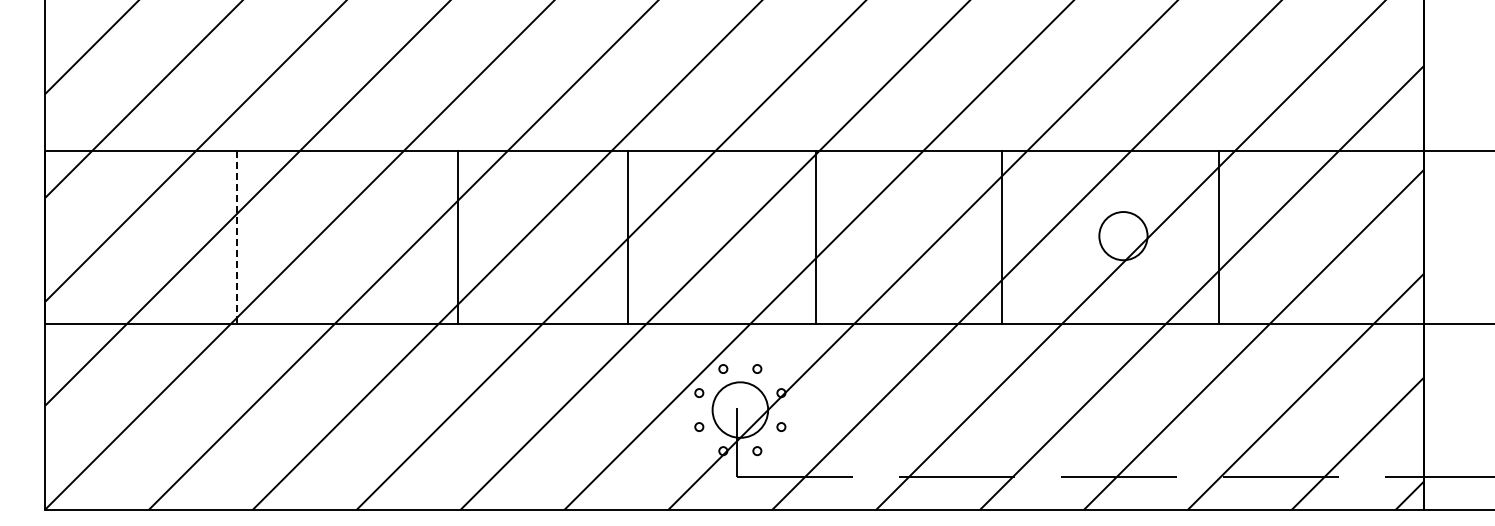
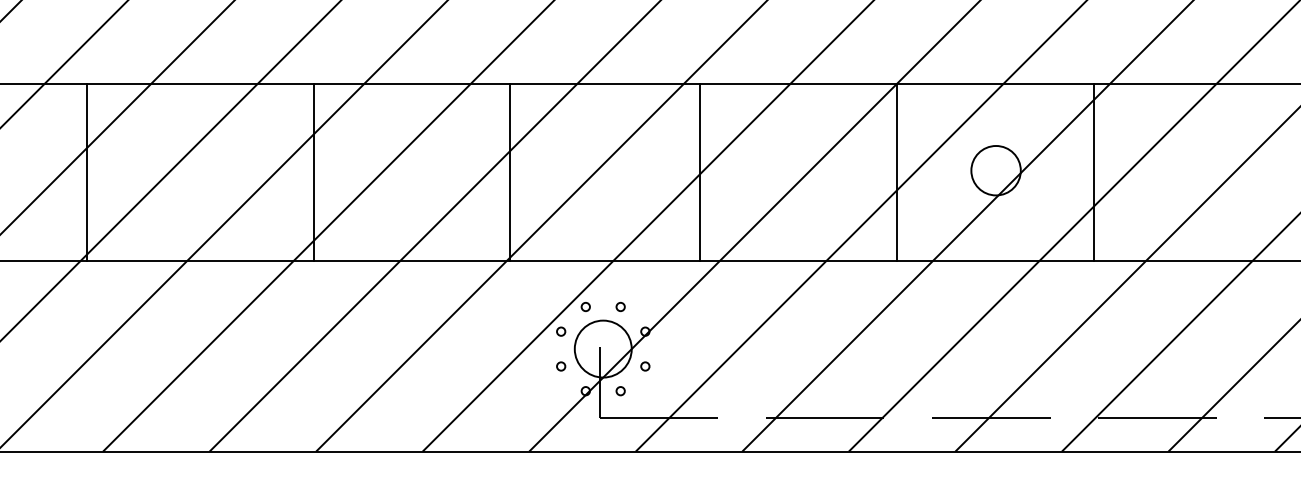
line: (236, 237) -> (86, 172), dashed -> solid
line: (628, 237) -> (510, 172), moved
line: (816, 237) -> (700, 172), moved
line: (1001, 237) -> (896, 172), moved

